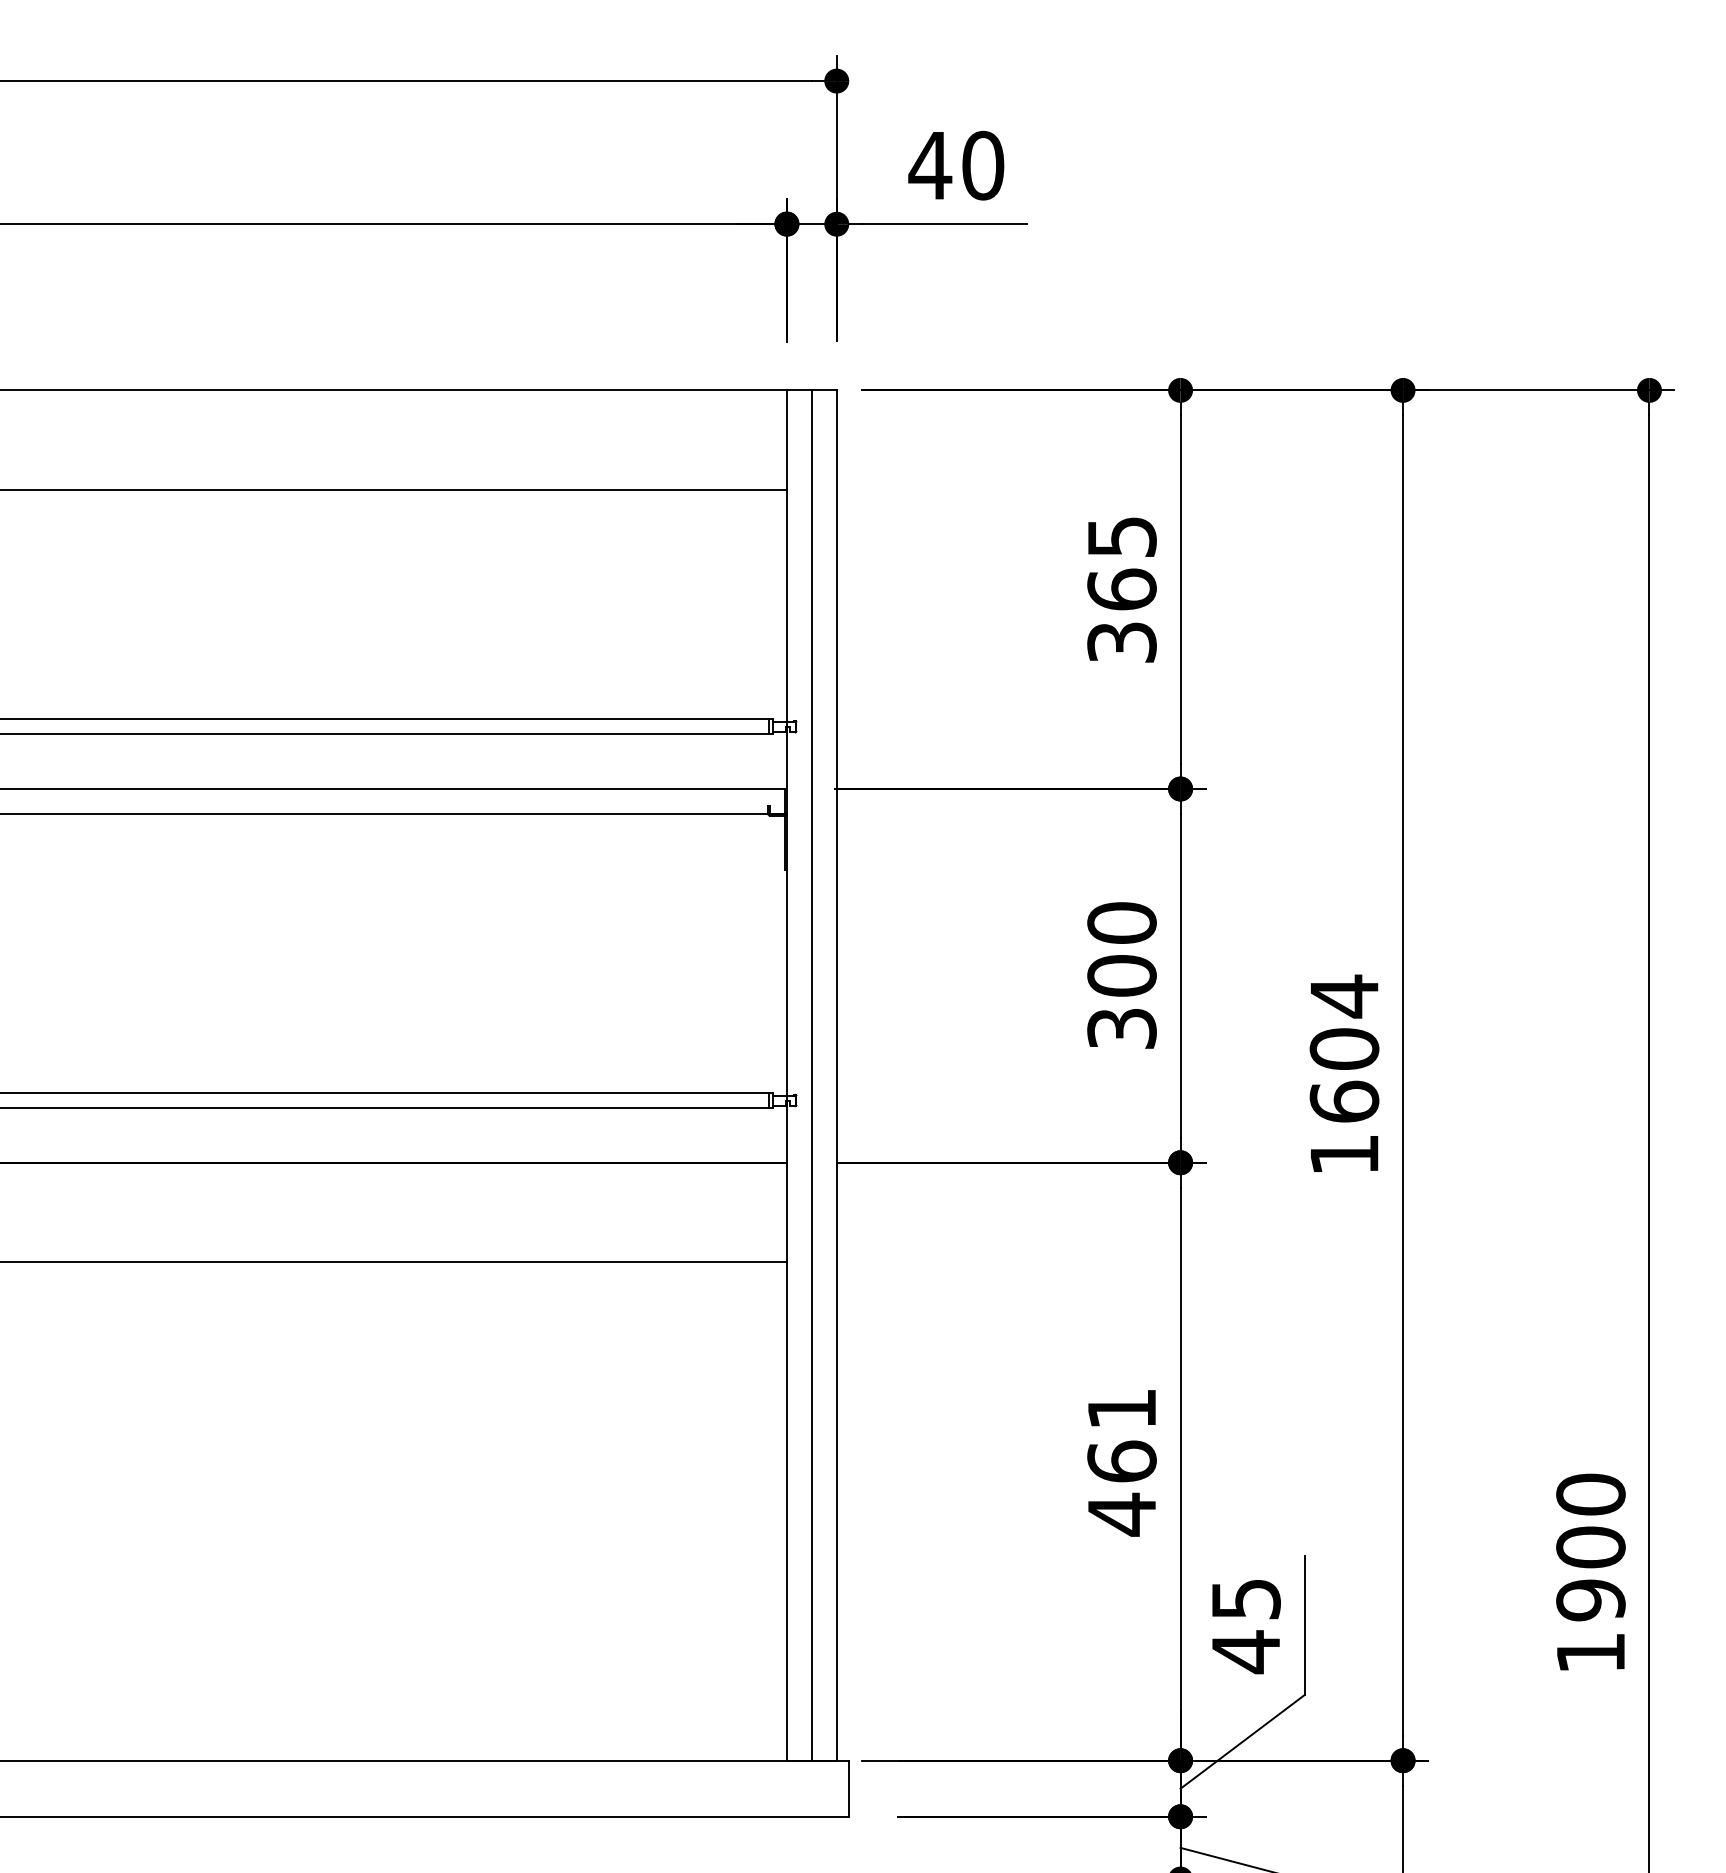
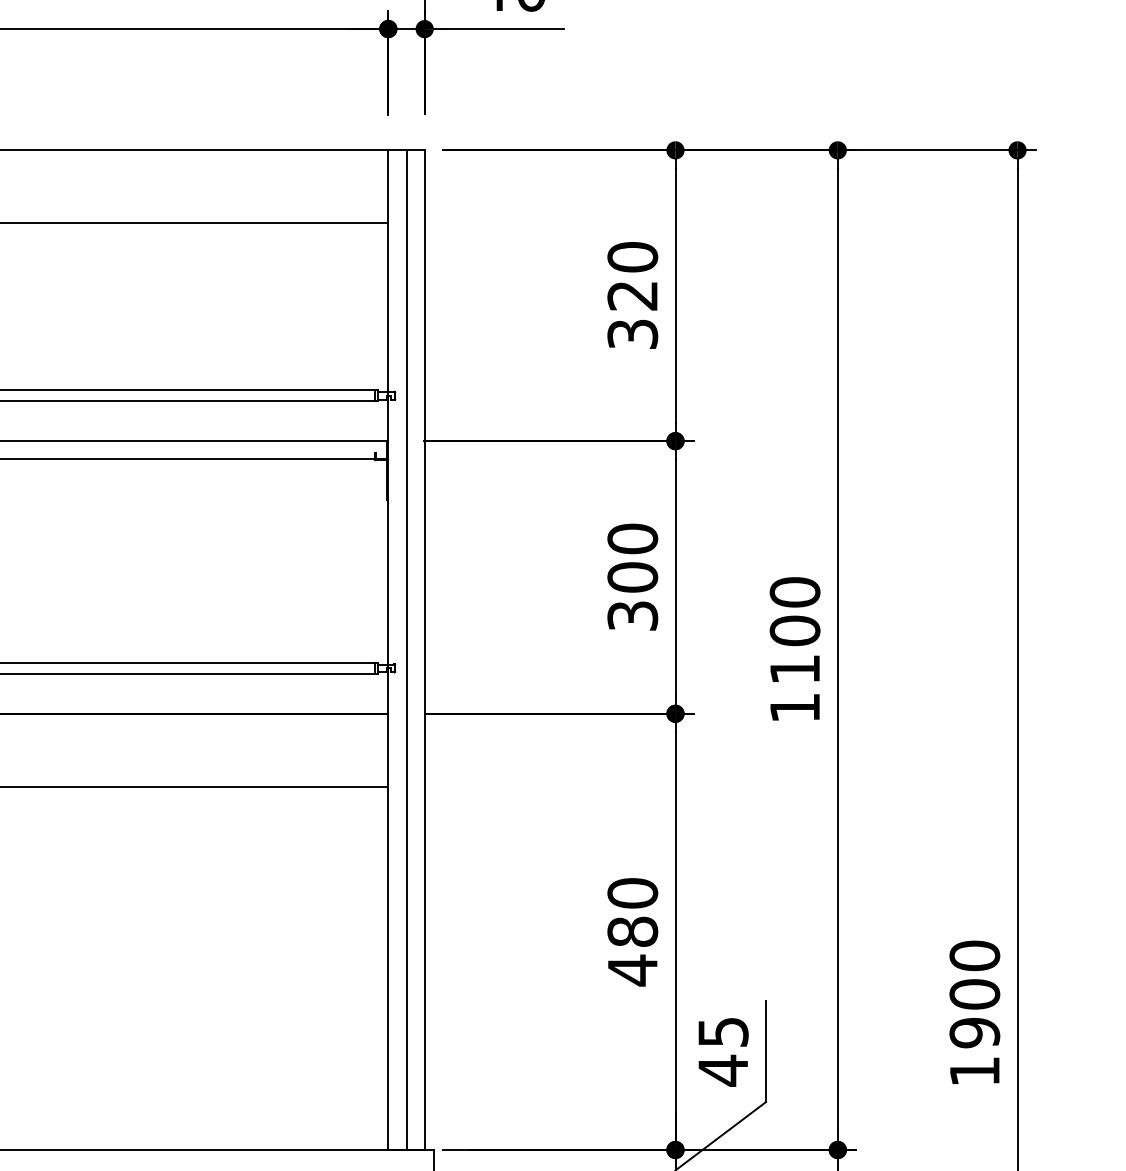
text: (1121, 563) -> (632, 276), 365 -> 320
text: (1344, 1048) -> (795, 630), 1604 -> 1100
text: (1121, 1435) -> (632, 912), 461 -> 480

